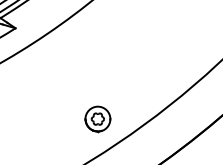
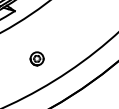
part: (96, 118) -> (36, 58), moved

